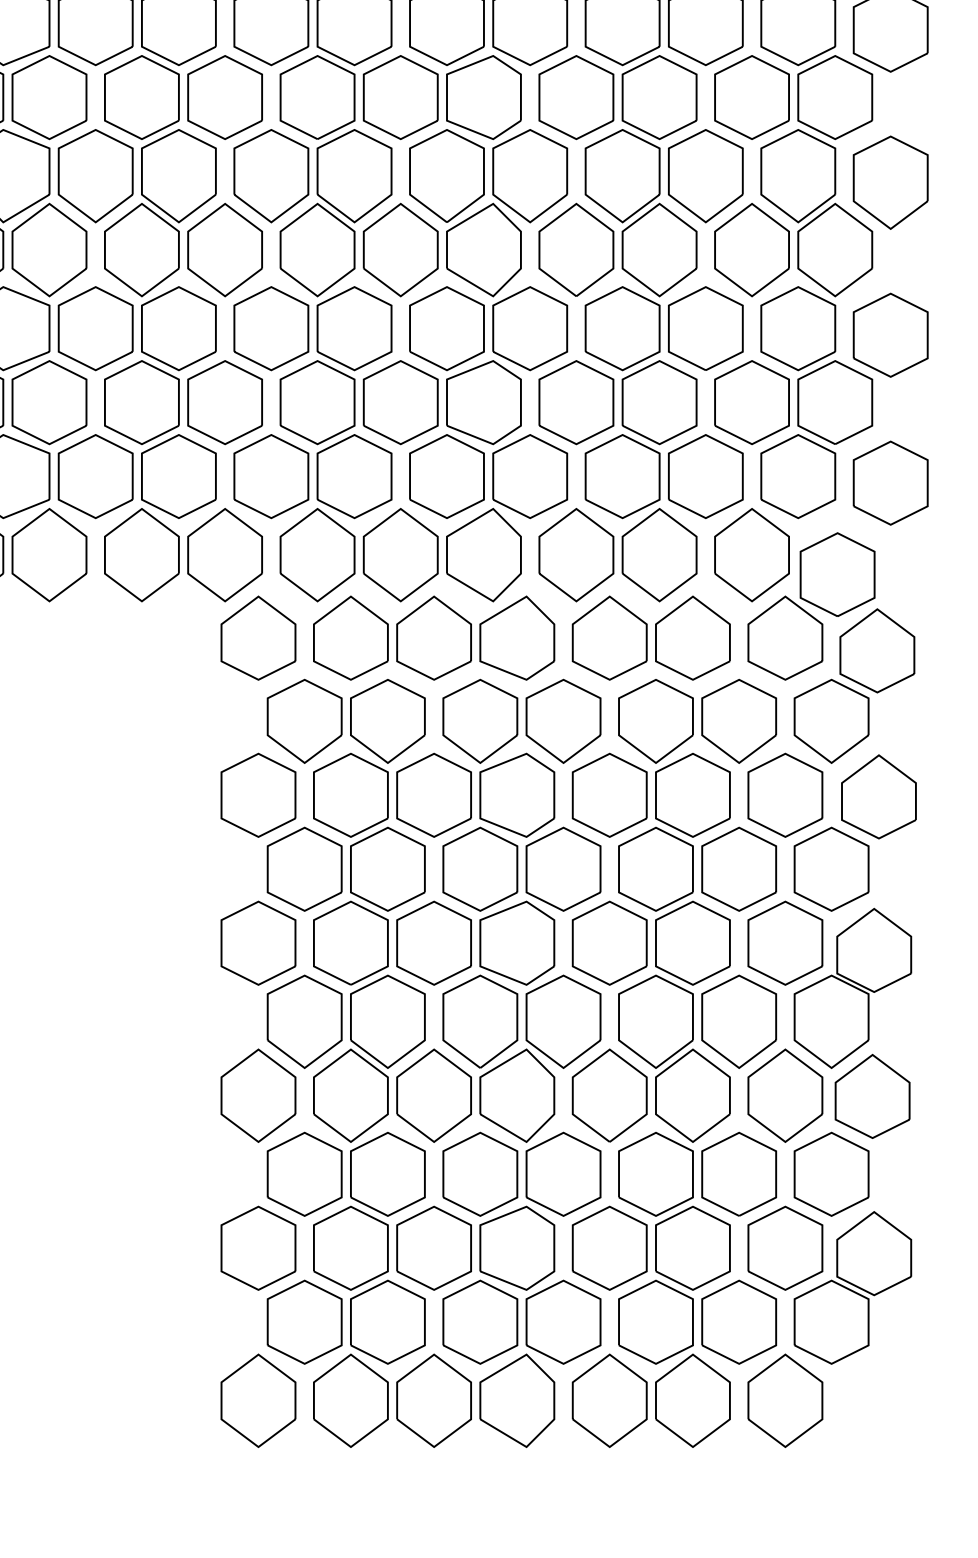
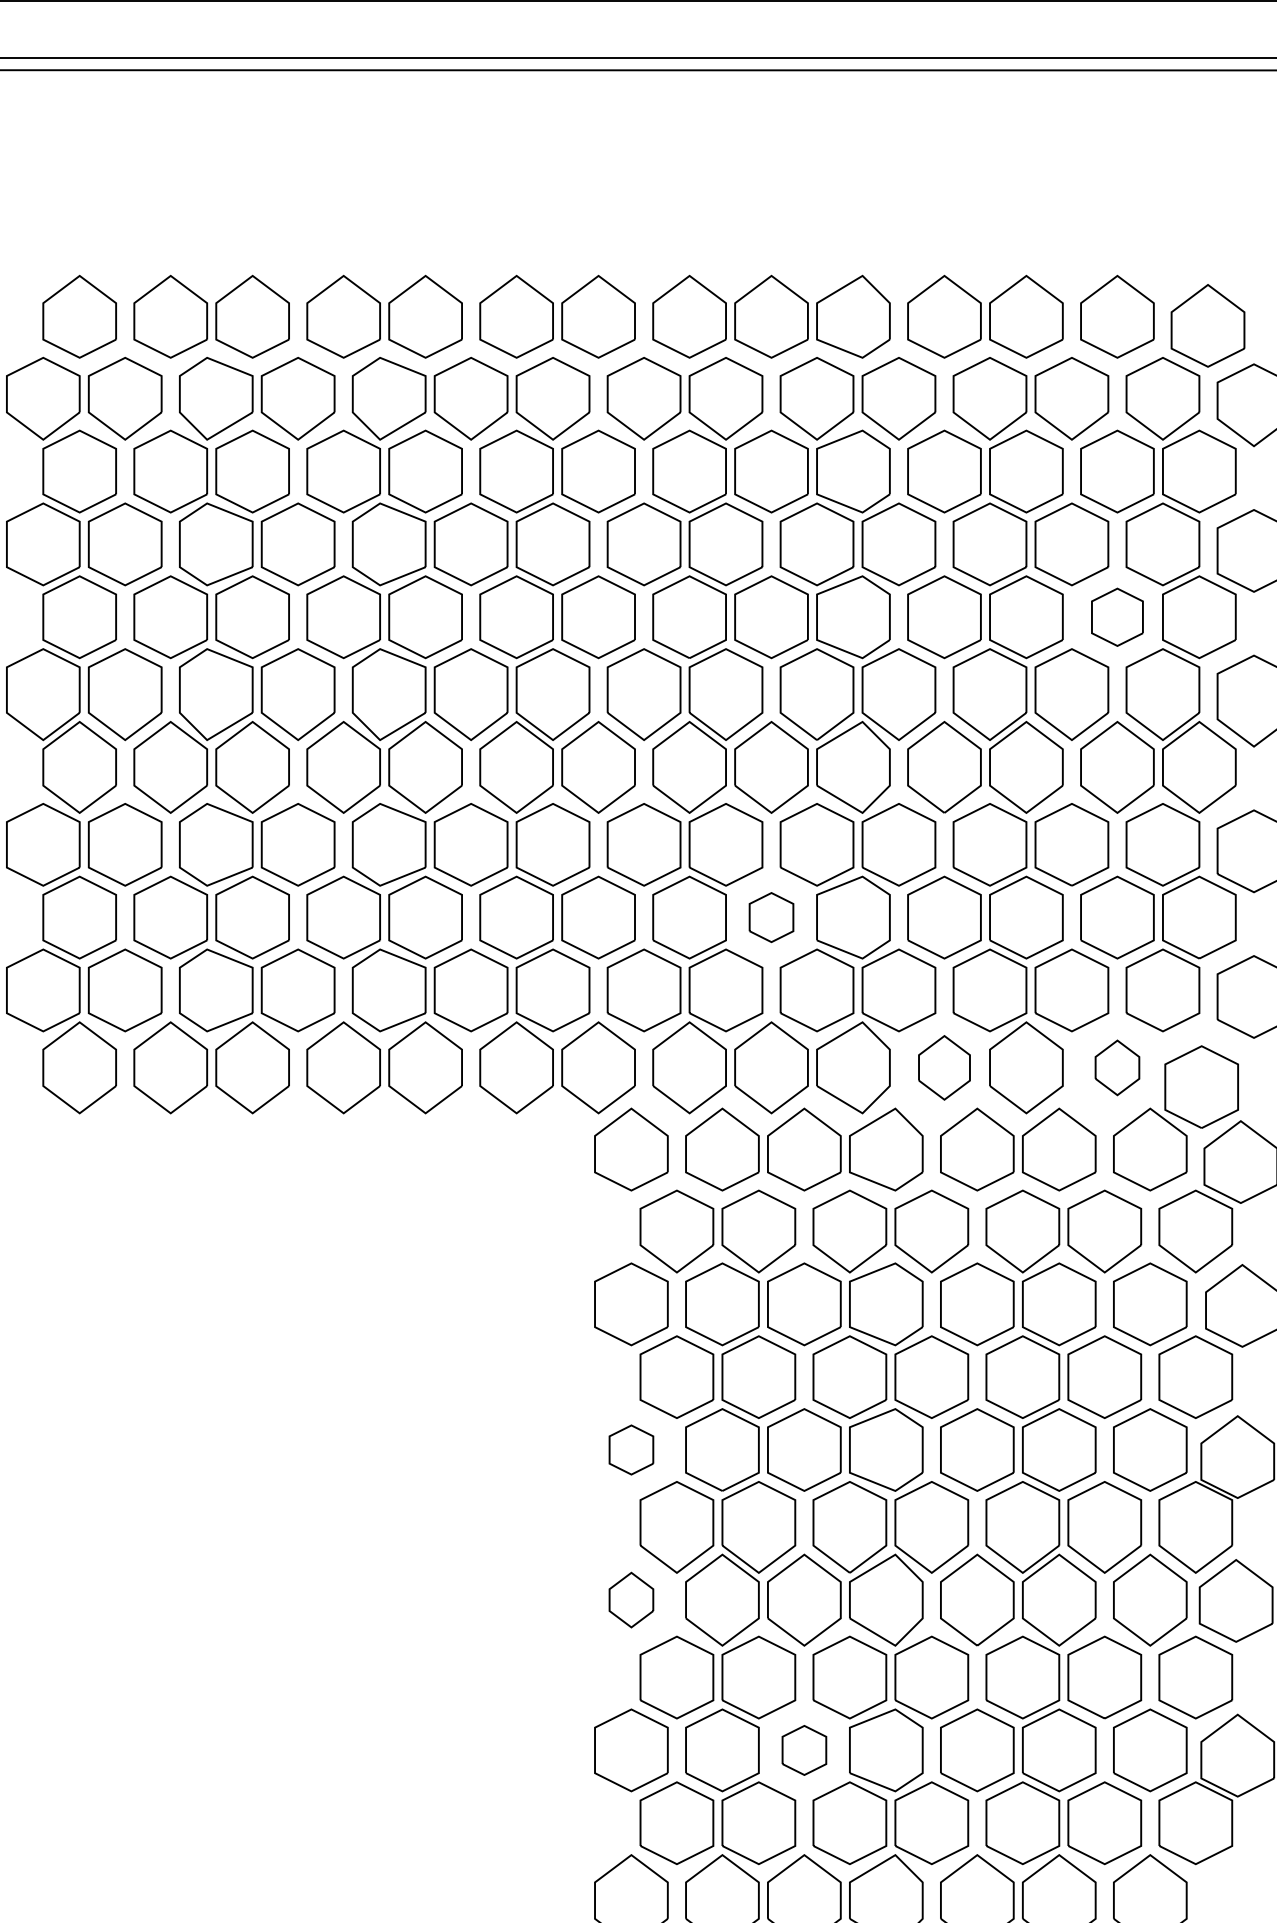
part: (752, 97) -> (1117, 617), size x0.7
part: (400, 402) -> (771, 917), size x0.6
part: (576, 554) -> (944, 1067), size x0.7
part: (752, 554) -> (1117, 1067), size x0.6
part: (258, 942) -> (631, 1449), size x0.6
part: (258, 1095) -> (631, 1599), size x0.6
part: (434, 1248) -> (804, 1750), size x0.6

